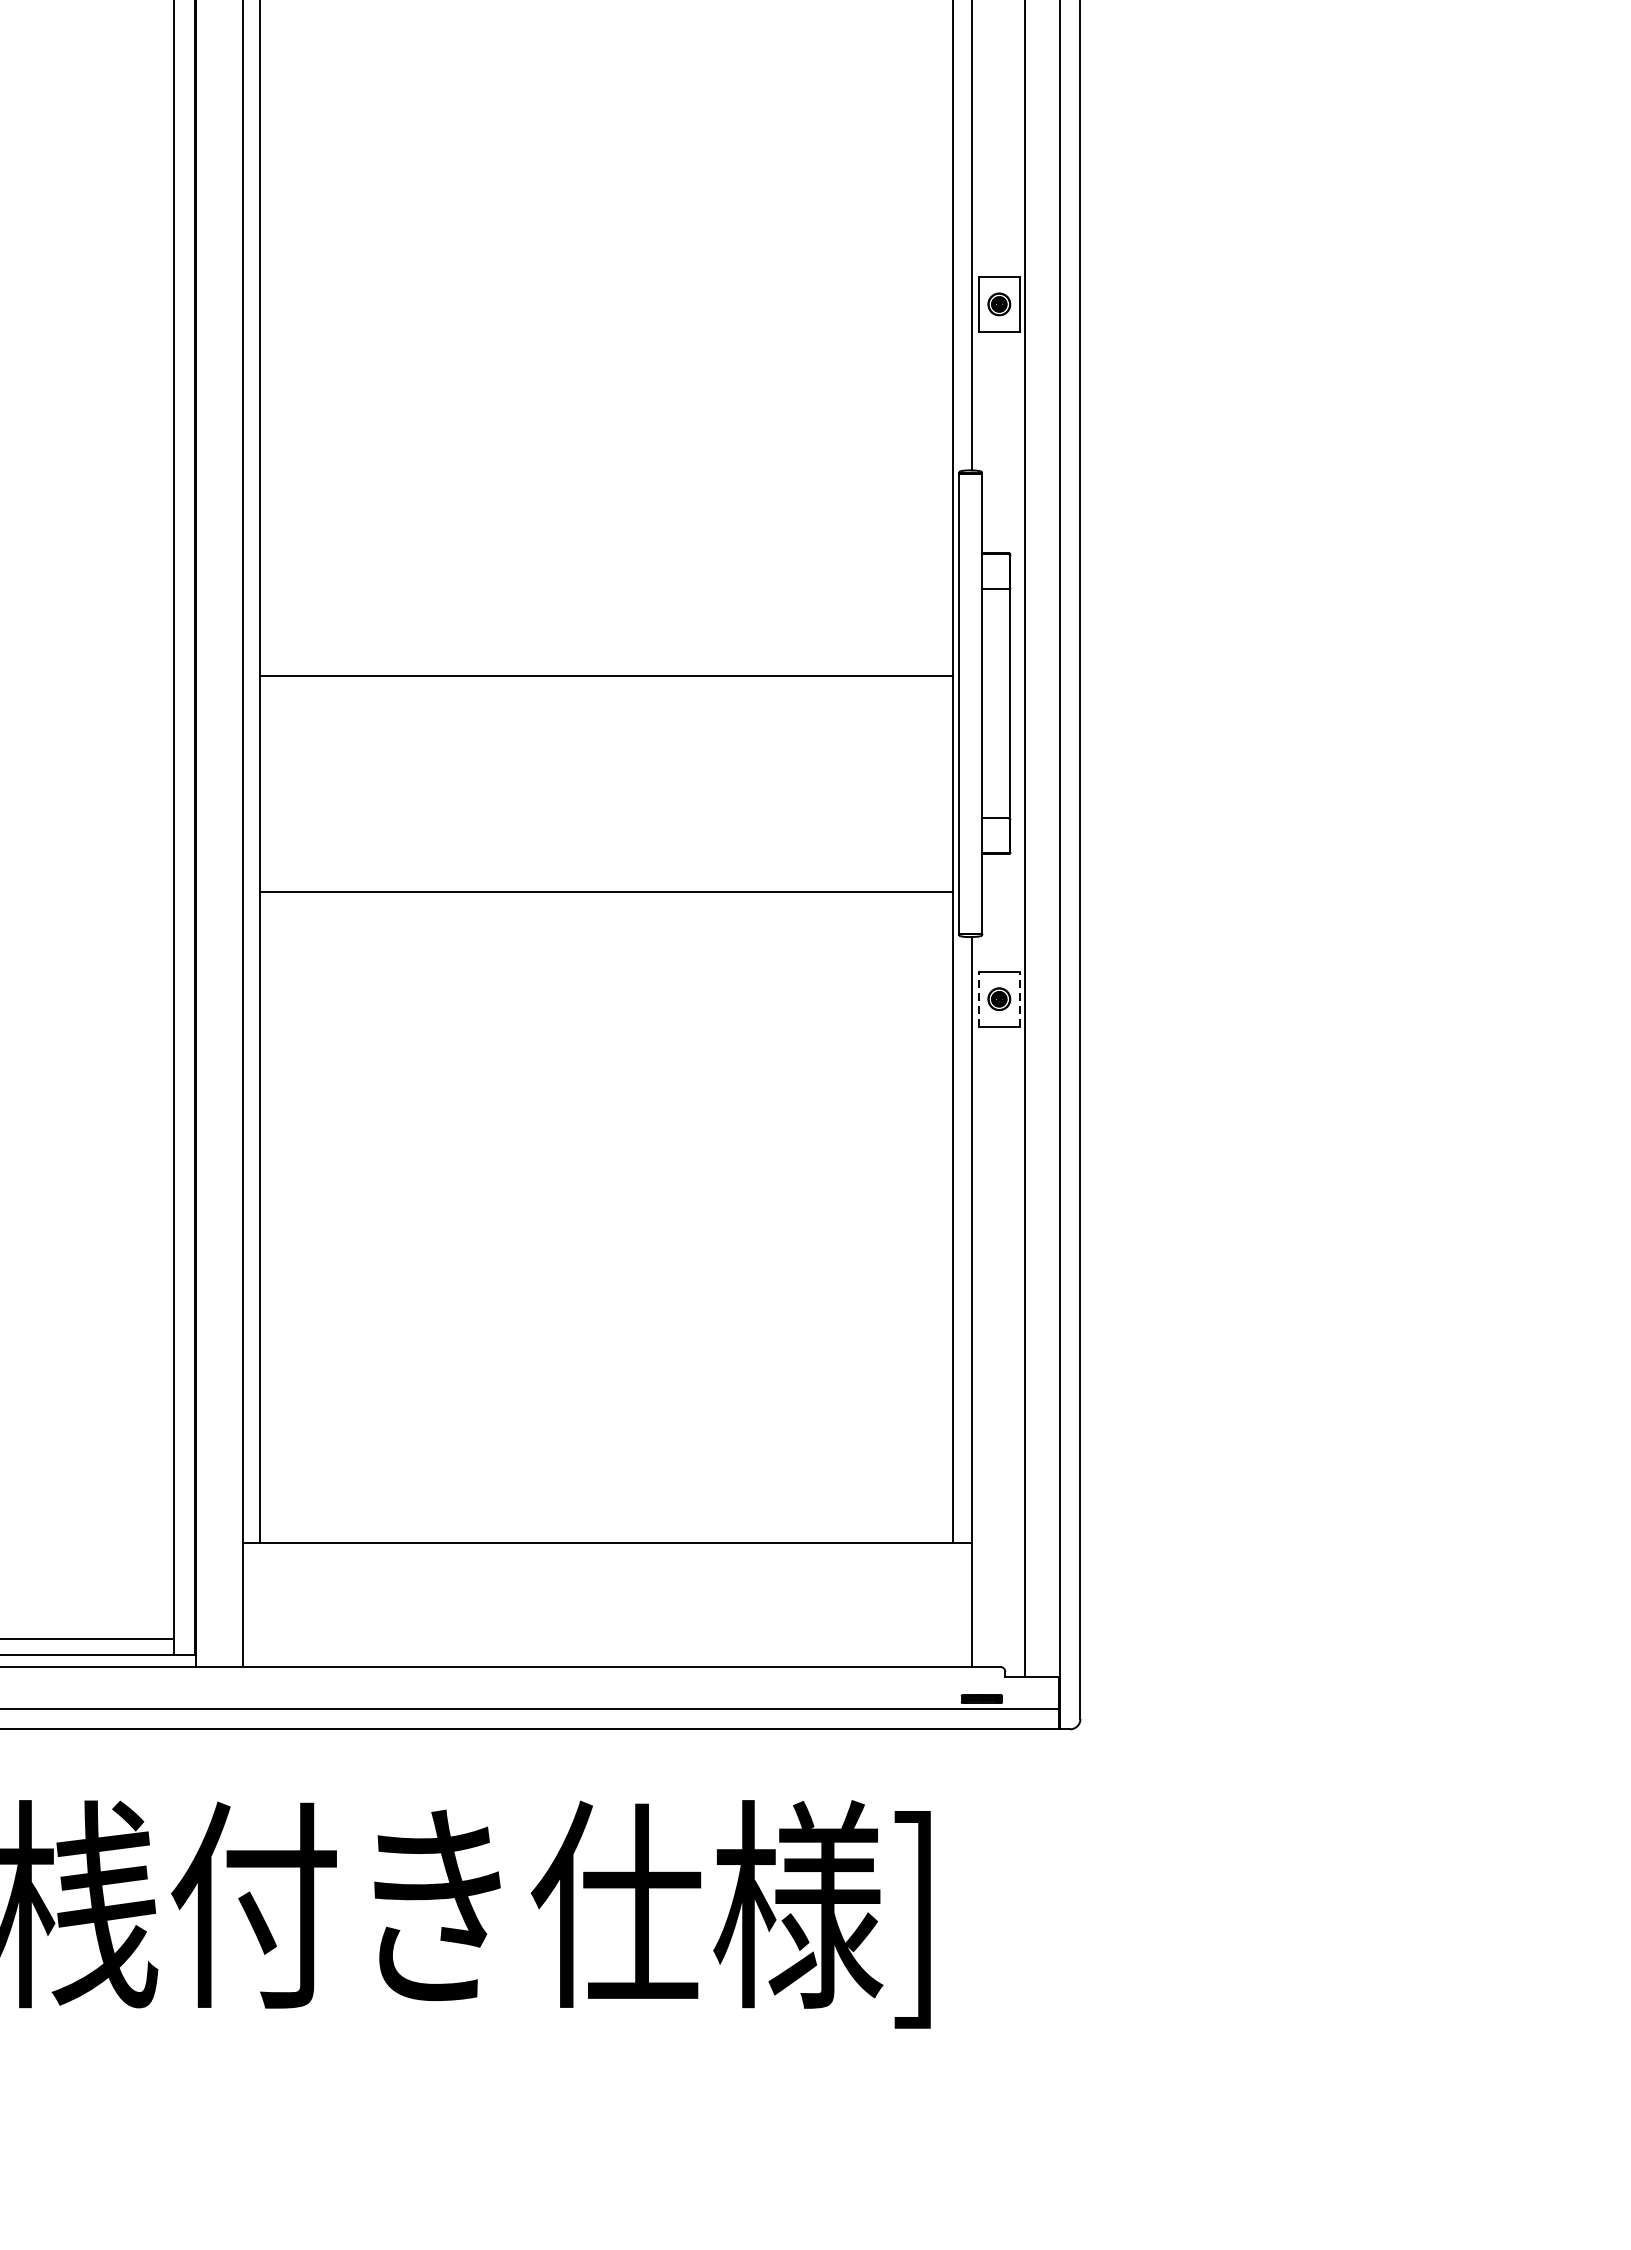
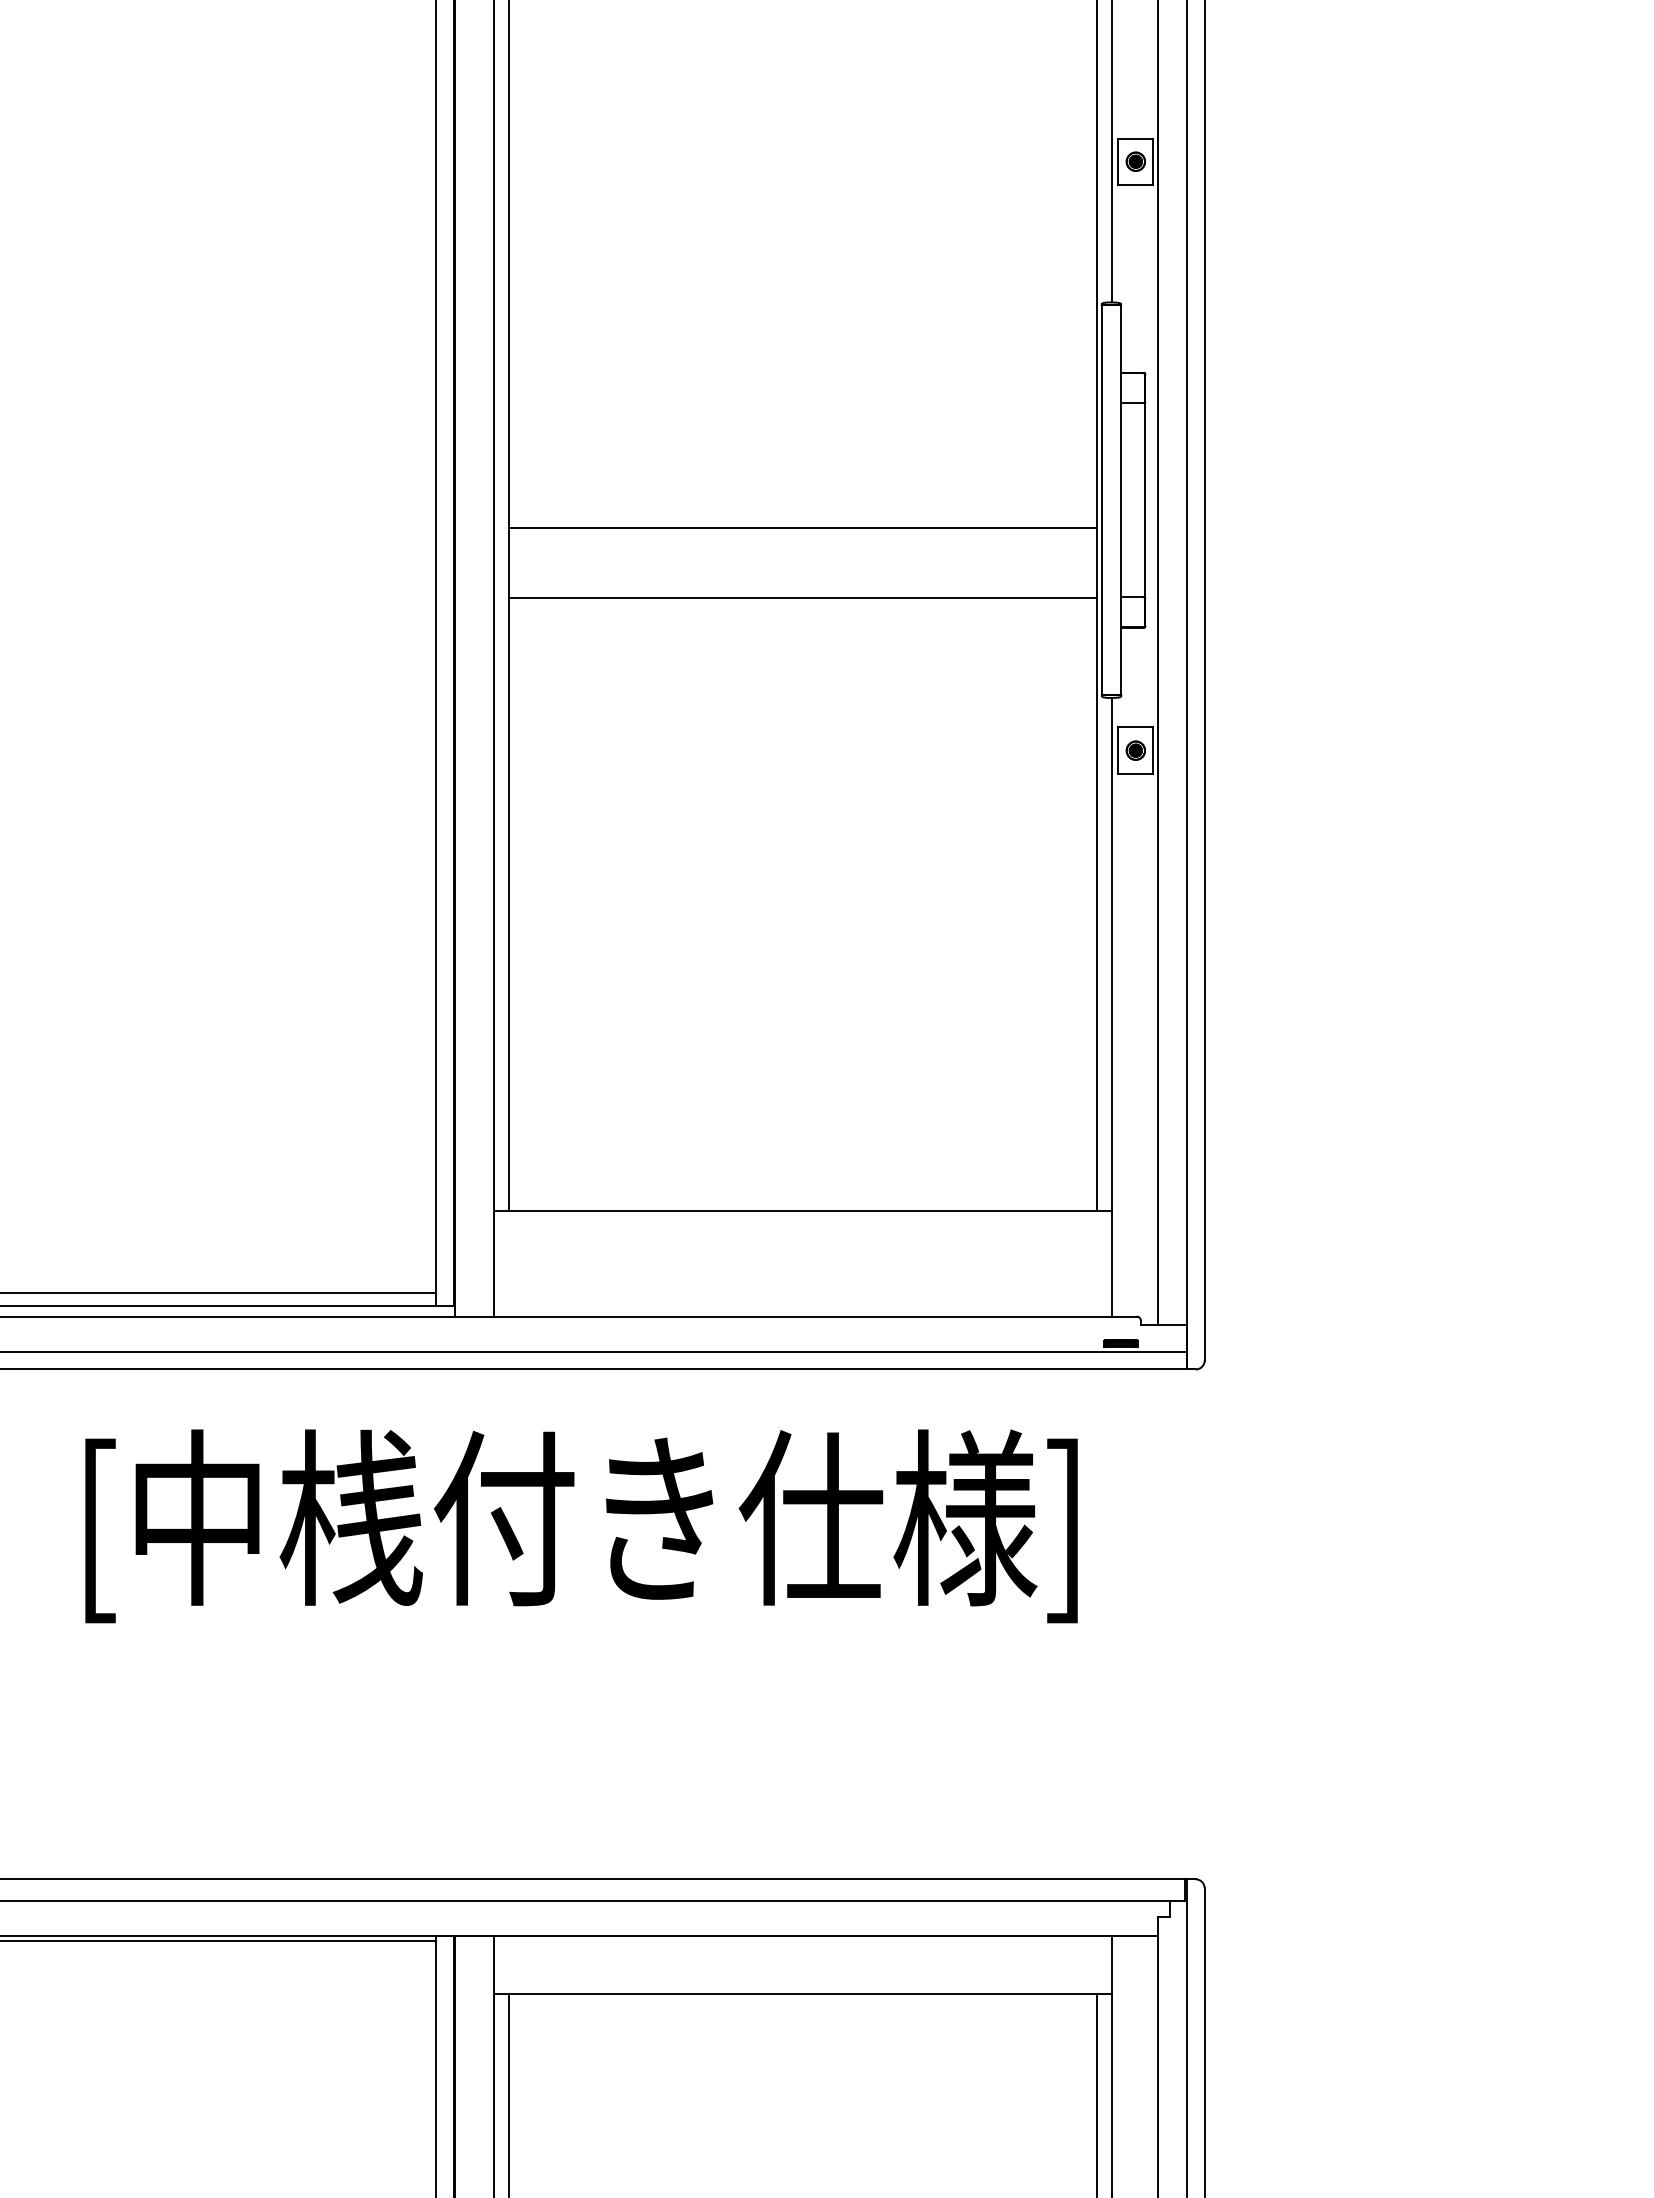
line: (606, 675) -> (802, 527), moved
line: (606, 892) -> (802, 598), moved
line: (978, 999) -> (1118, 750), dashed -> solid
line: (1020, 999) -> (1153, 750), dashed -> solid

